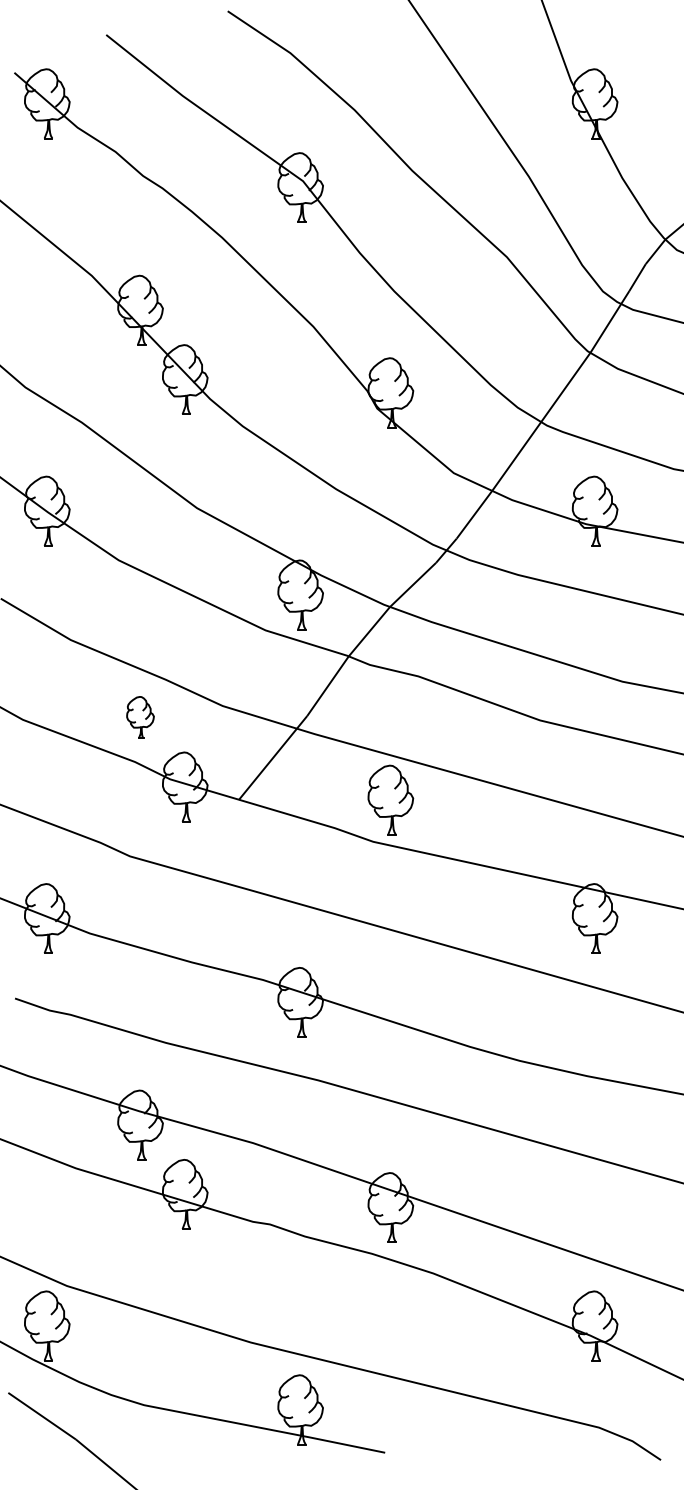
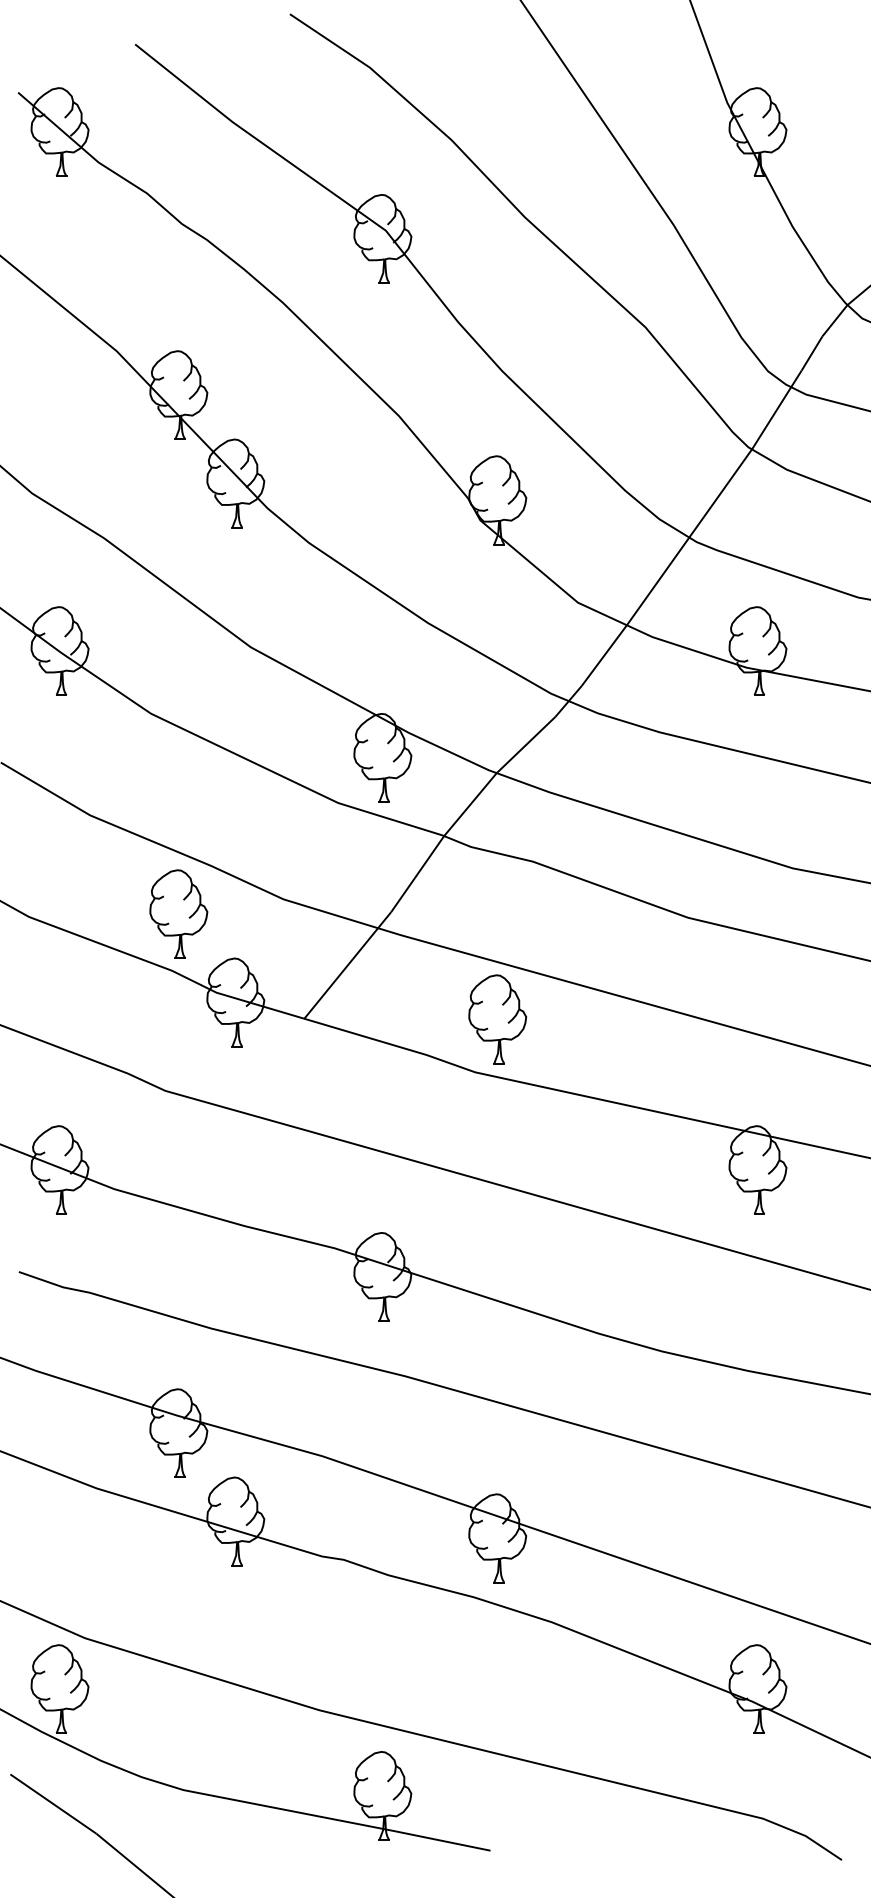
part: (140, 717) -> (178, 913), size x1.67

